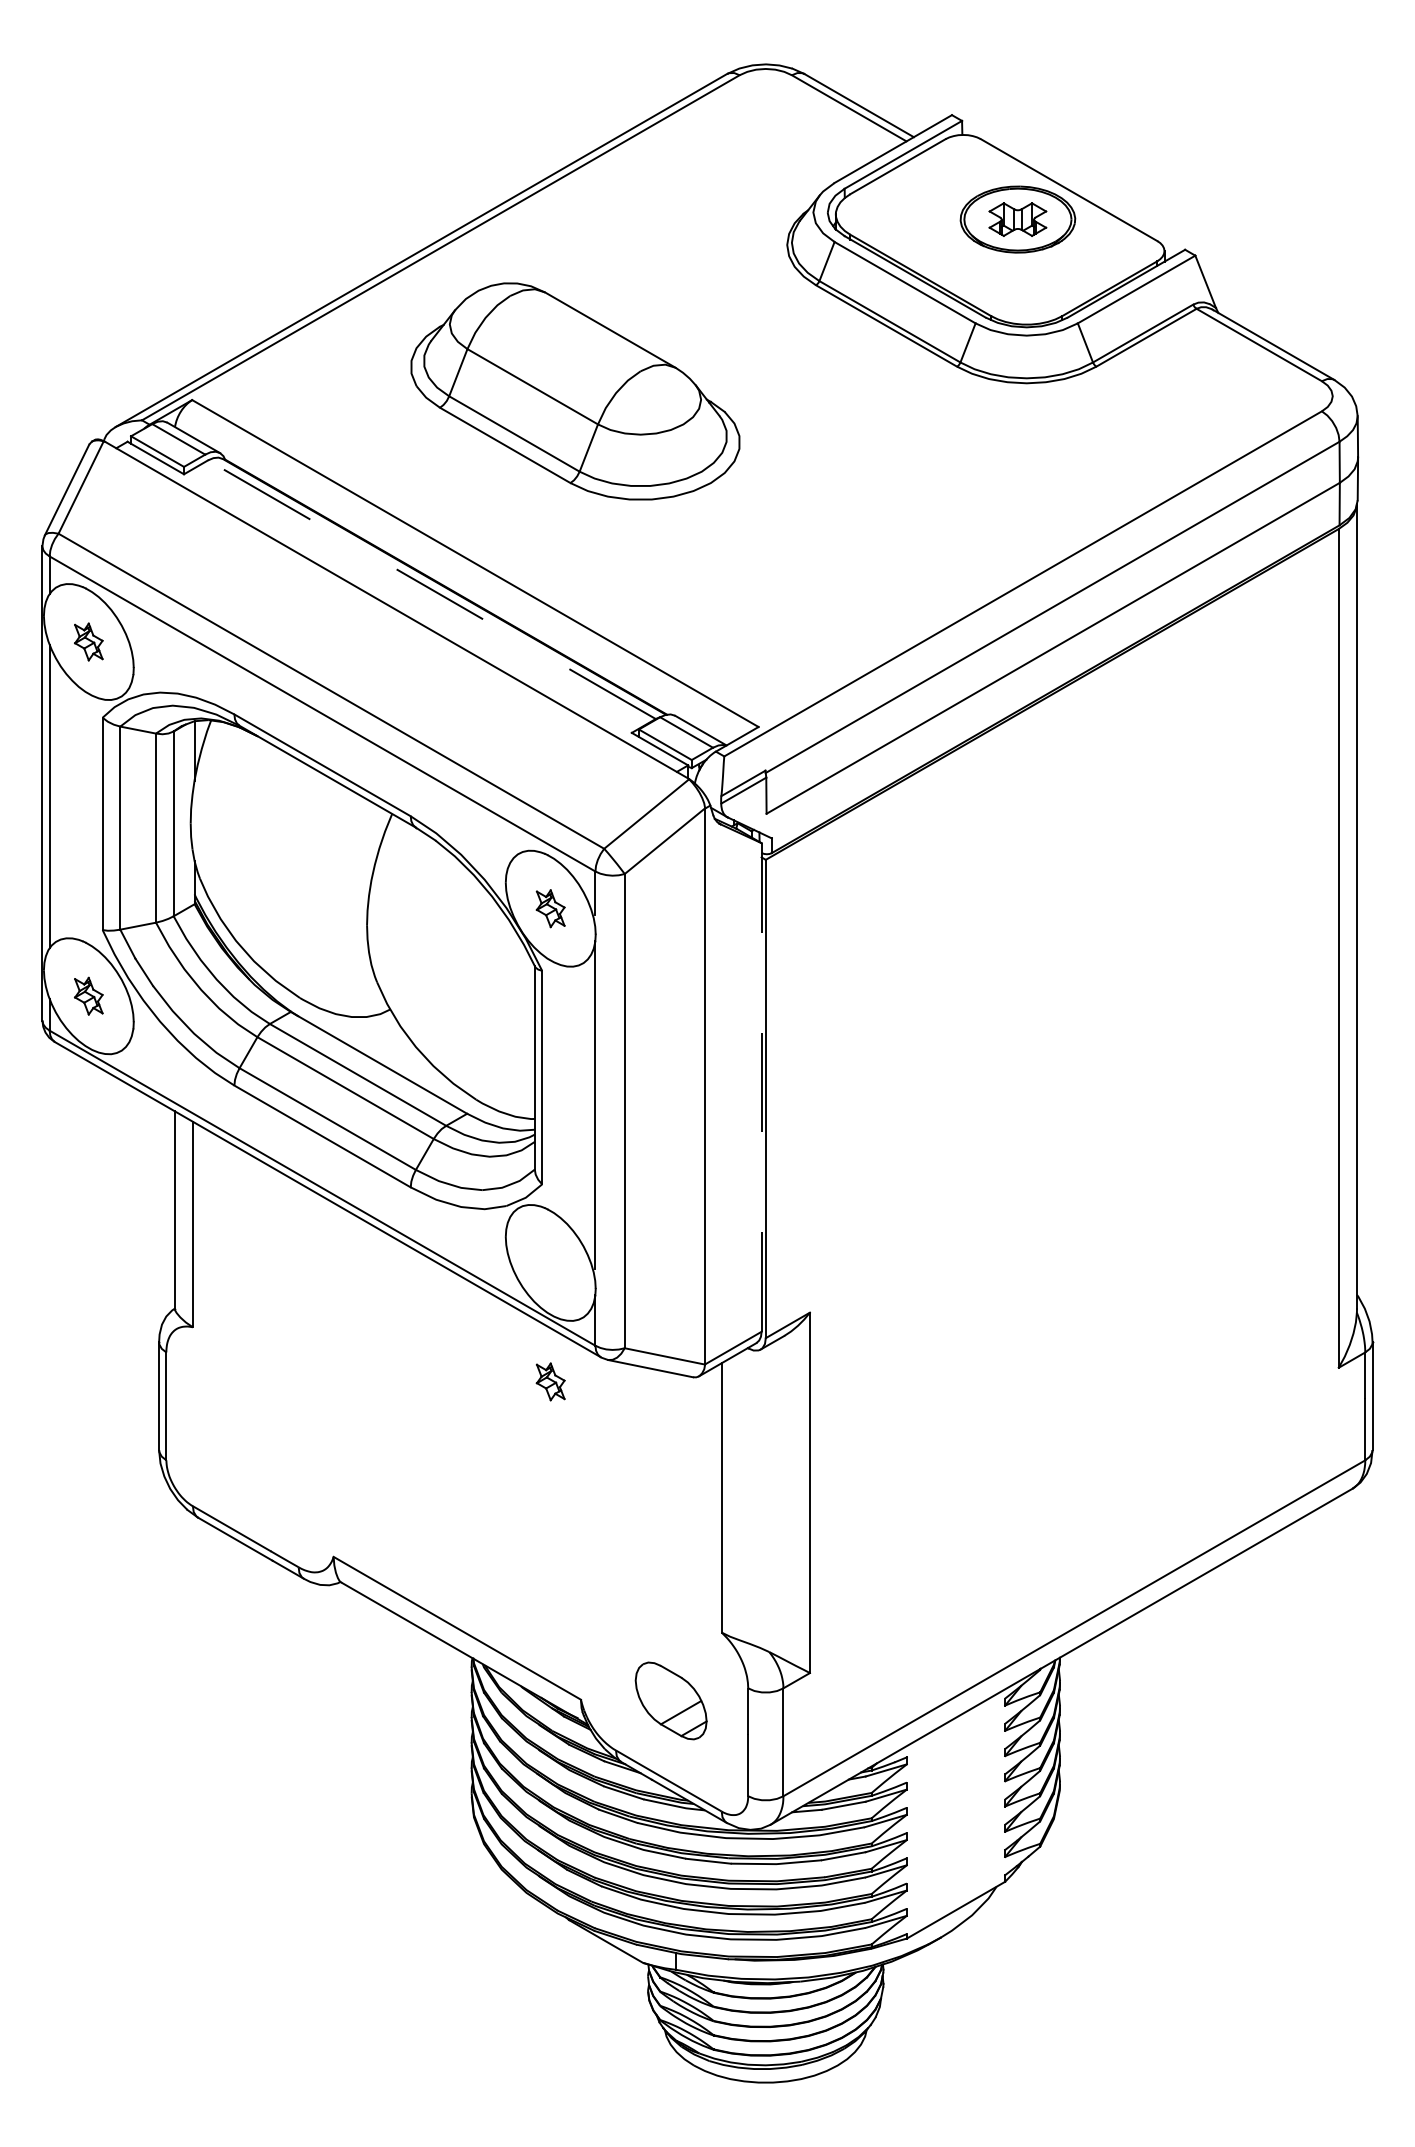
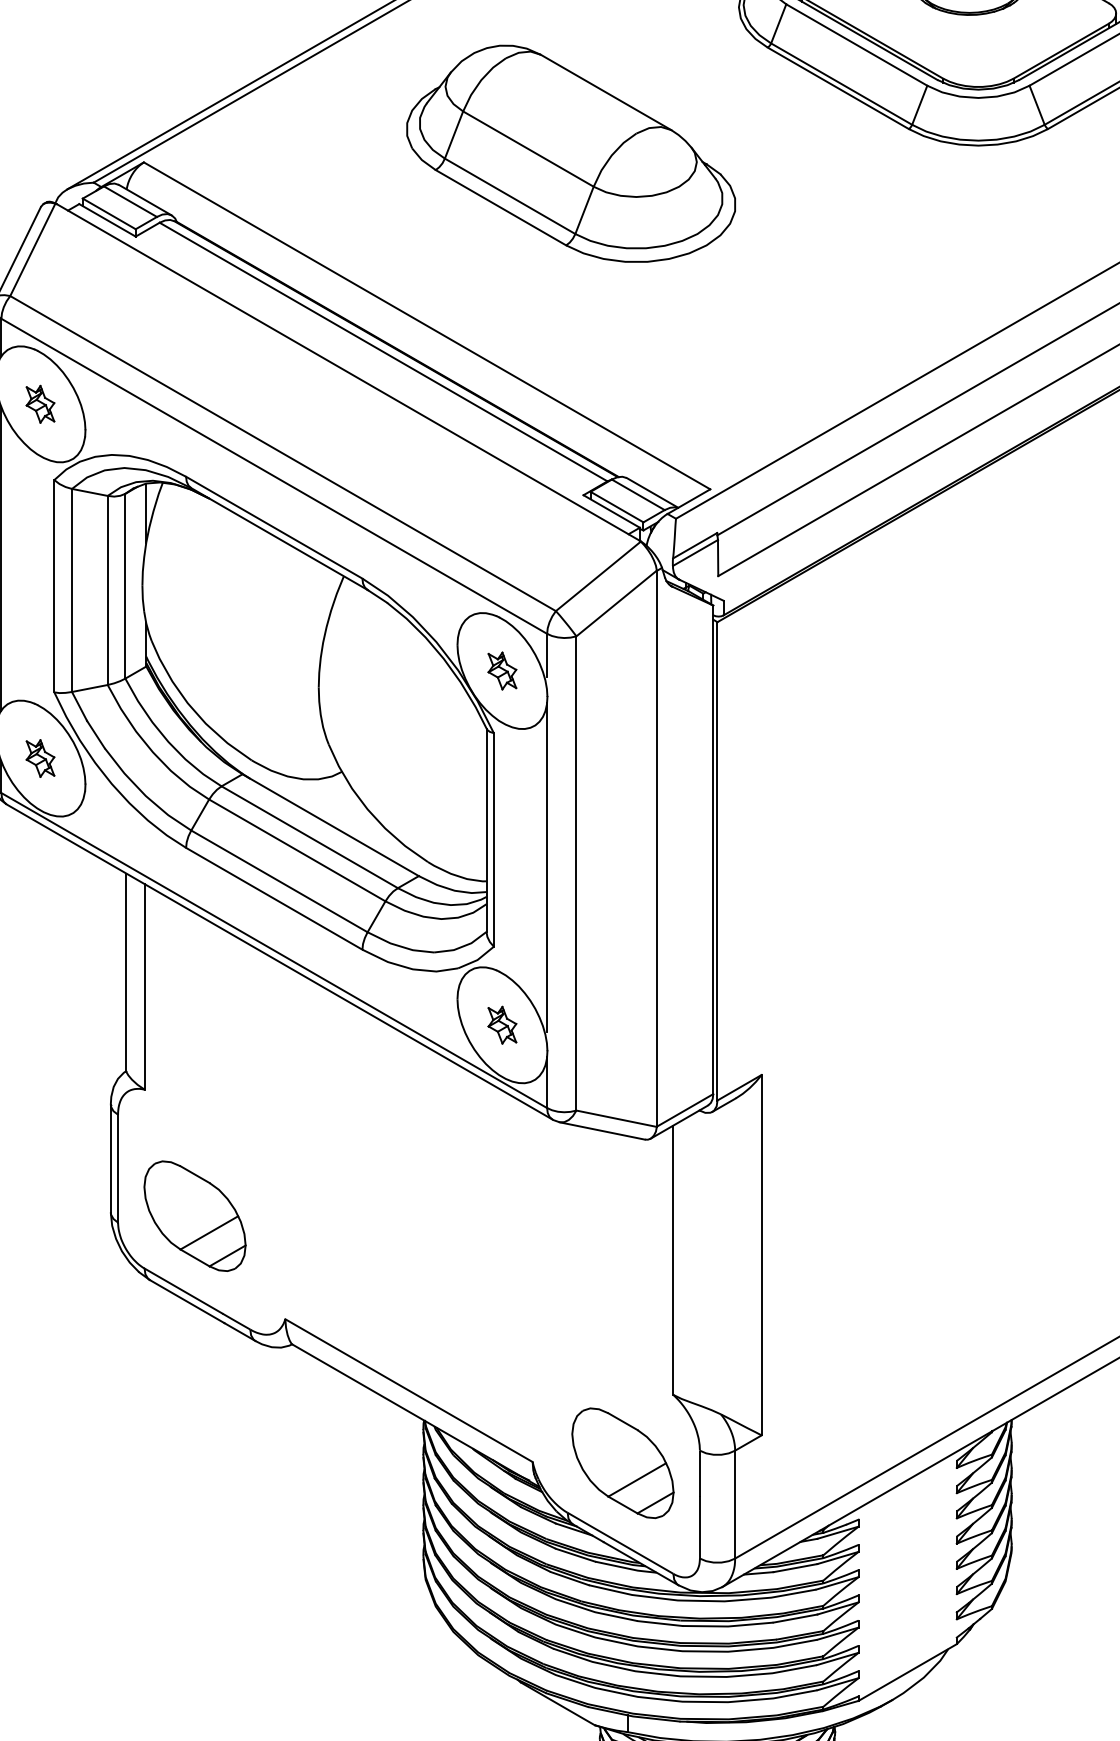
part: (575, 391) -> (571, 153), moved
line: (431, 589) -> (383, 351), dashed -> solid
line: (761, 1087) -> (713, 849), dashed -> solid
part: (550, 1381) -> (502, 1024), moved
part: (242, 1453) -> (194, 1215), added
part: (670, 1700) -> (622, 1462), size x1.43

